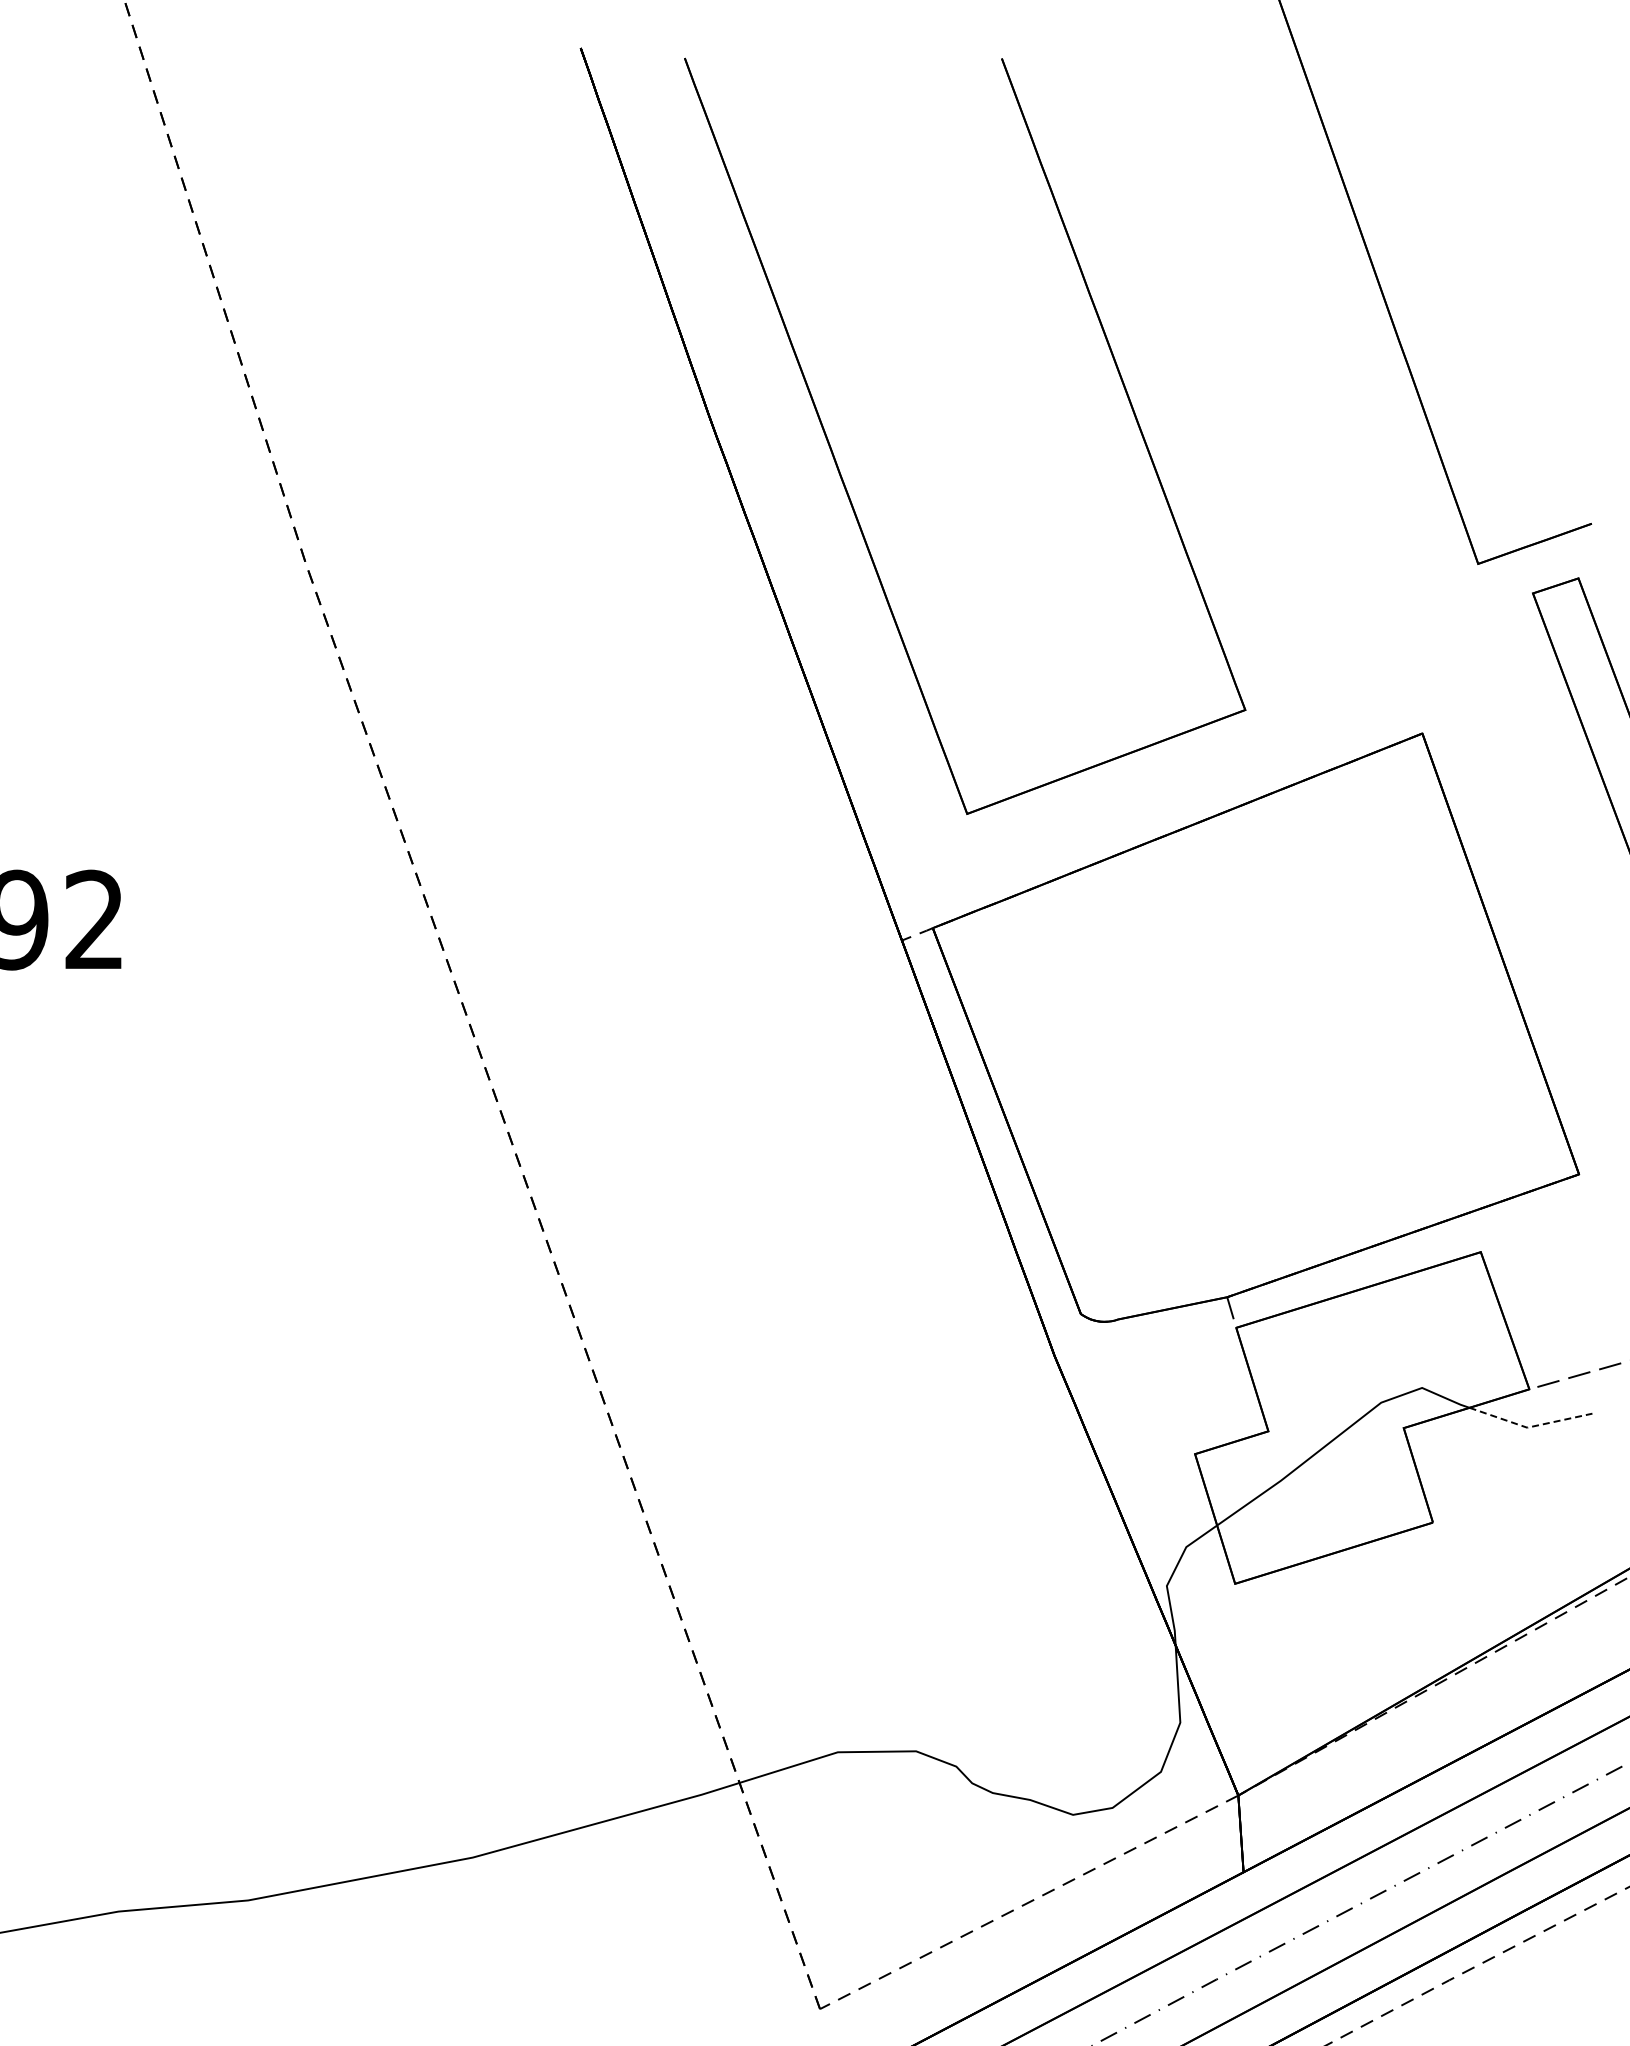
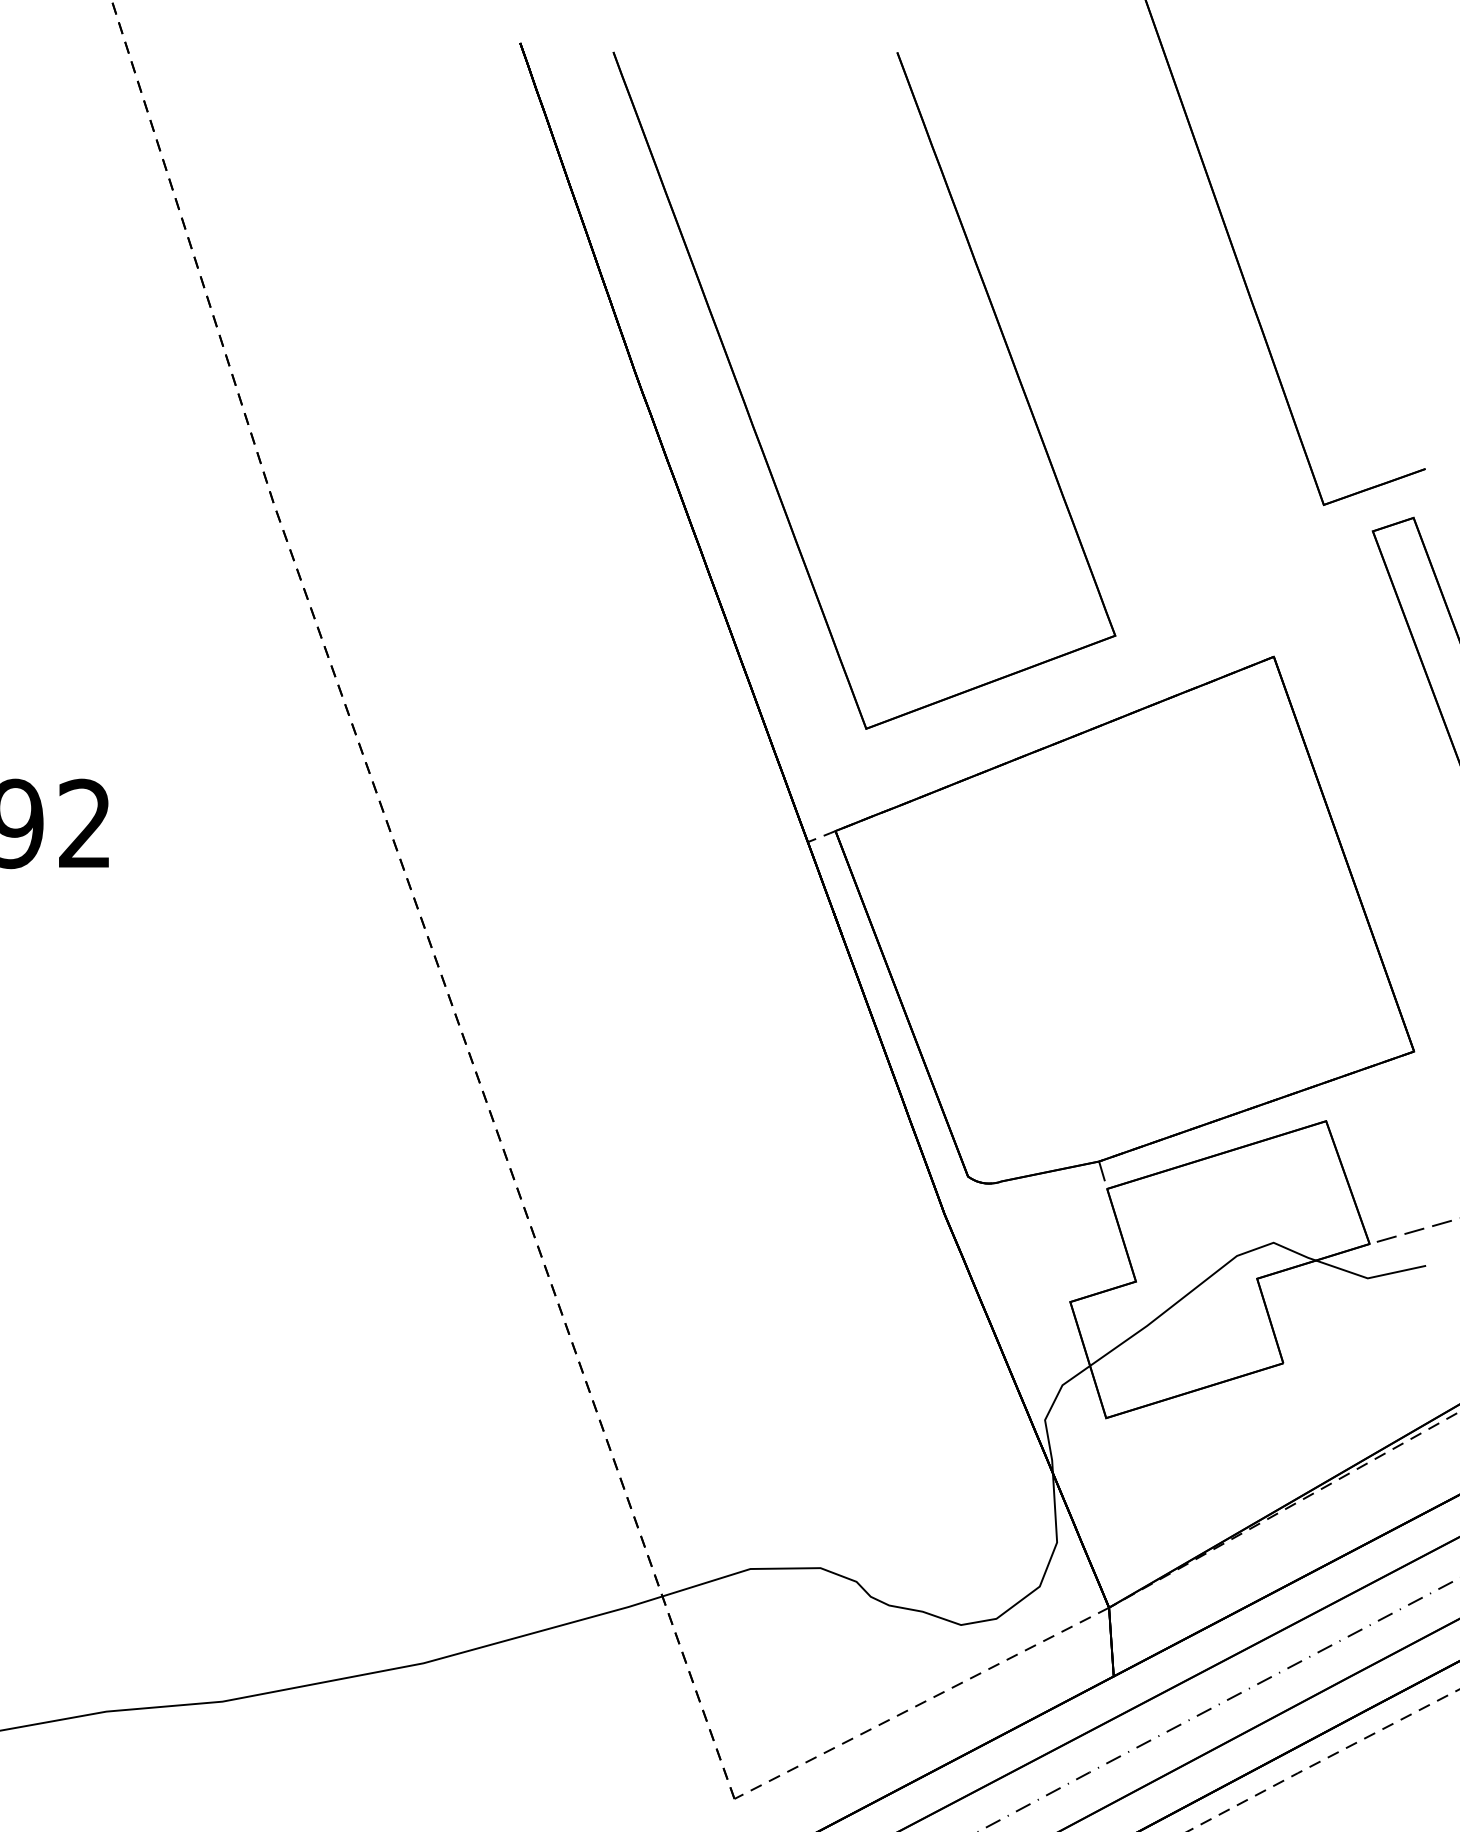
line: (1529, 1427) -> (1369, 1278), dashed -> solid

